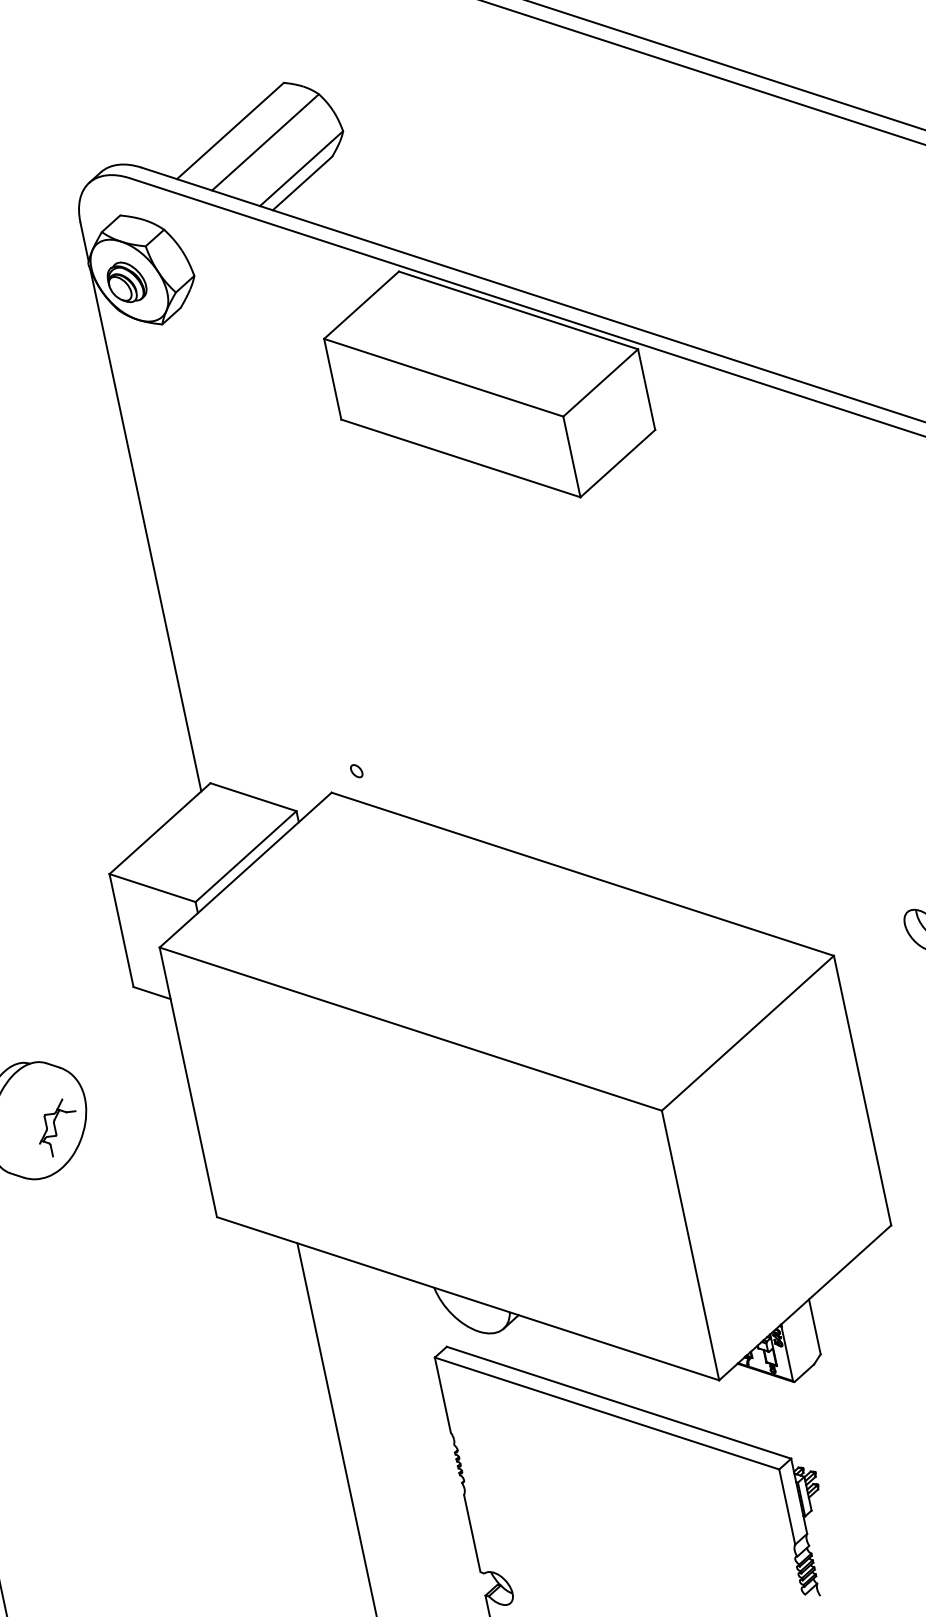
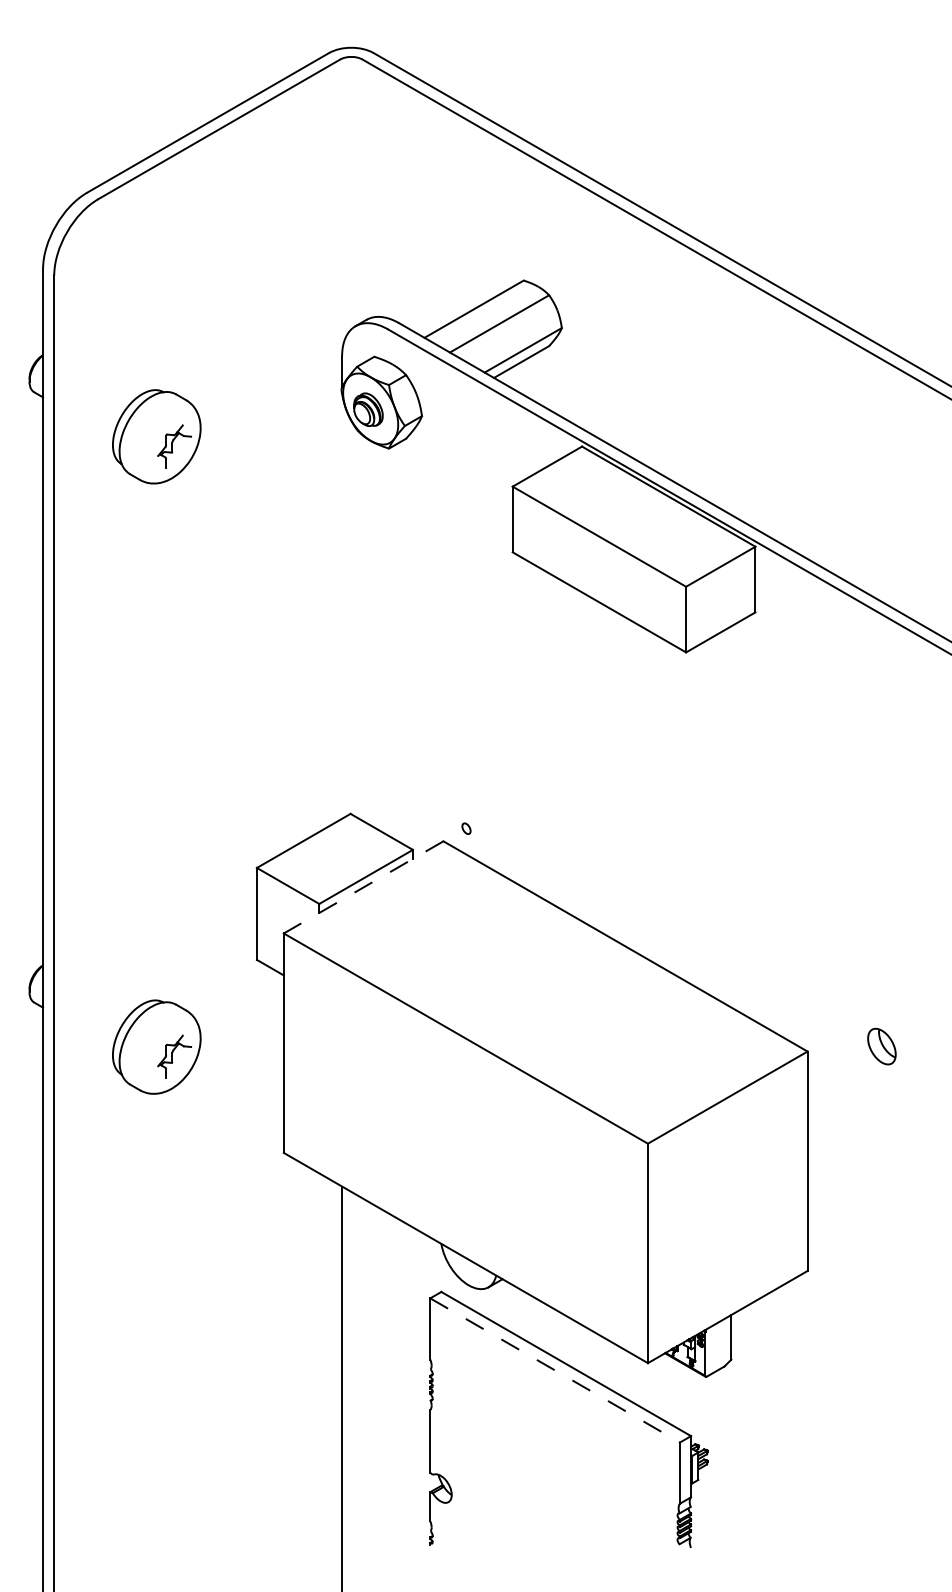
line: (146, 530) -> (342, 606), removed
line: (245, 870) -> (363, 887), solid -> dashed
line: (607, 1413) -> (555, 1370), solid -> dashed

